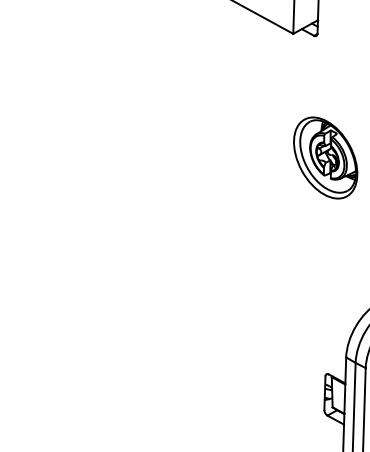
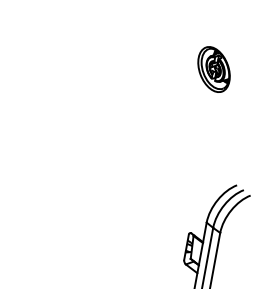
part: (325, 157) -> (213, 69), size x0.7

